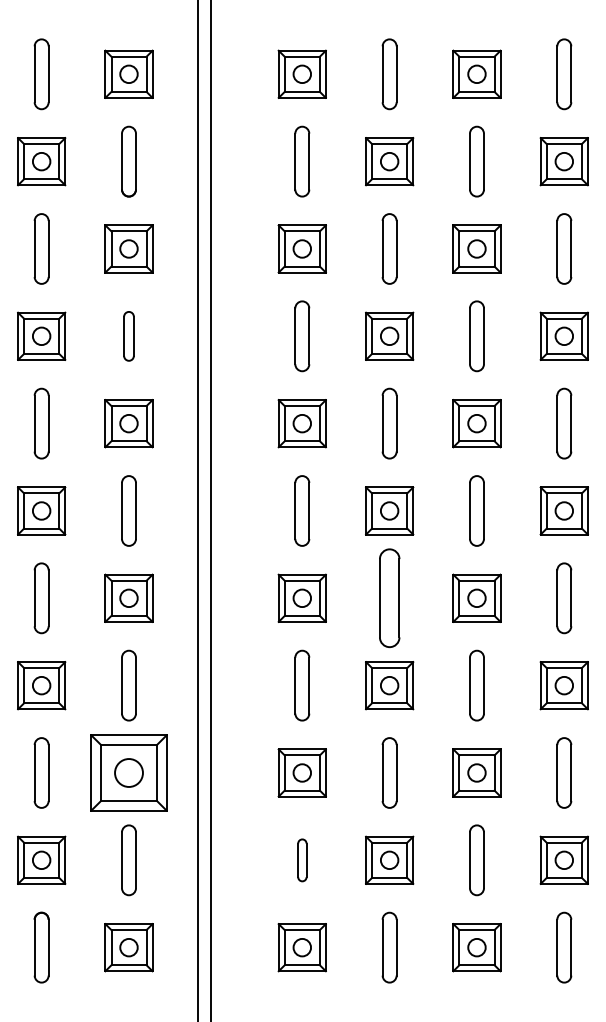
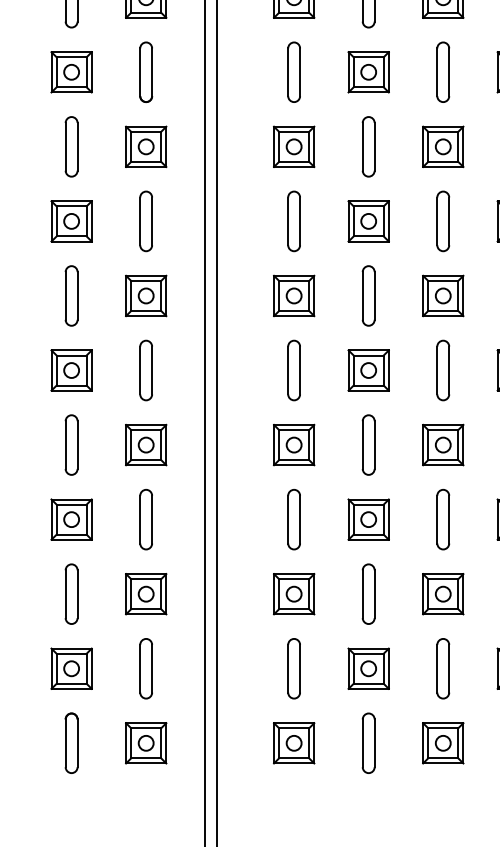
part: (128, 336) -> (145, 221), size x1.43
part: (389, 598) -> (368, 445), size x0.71
part: (128, 772) -> (145, 593), size x0.62
part: (302, 860) -> (294, 668), size x1.67

